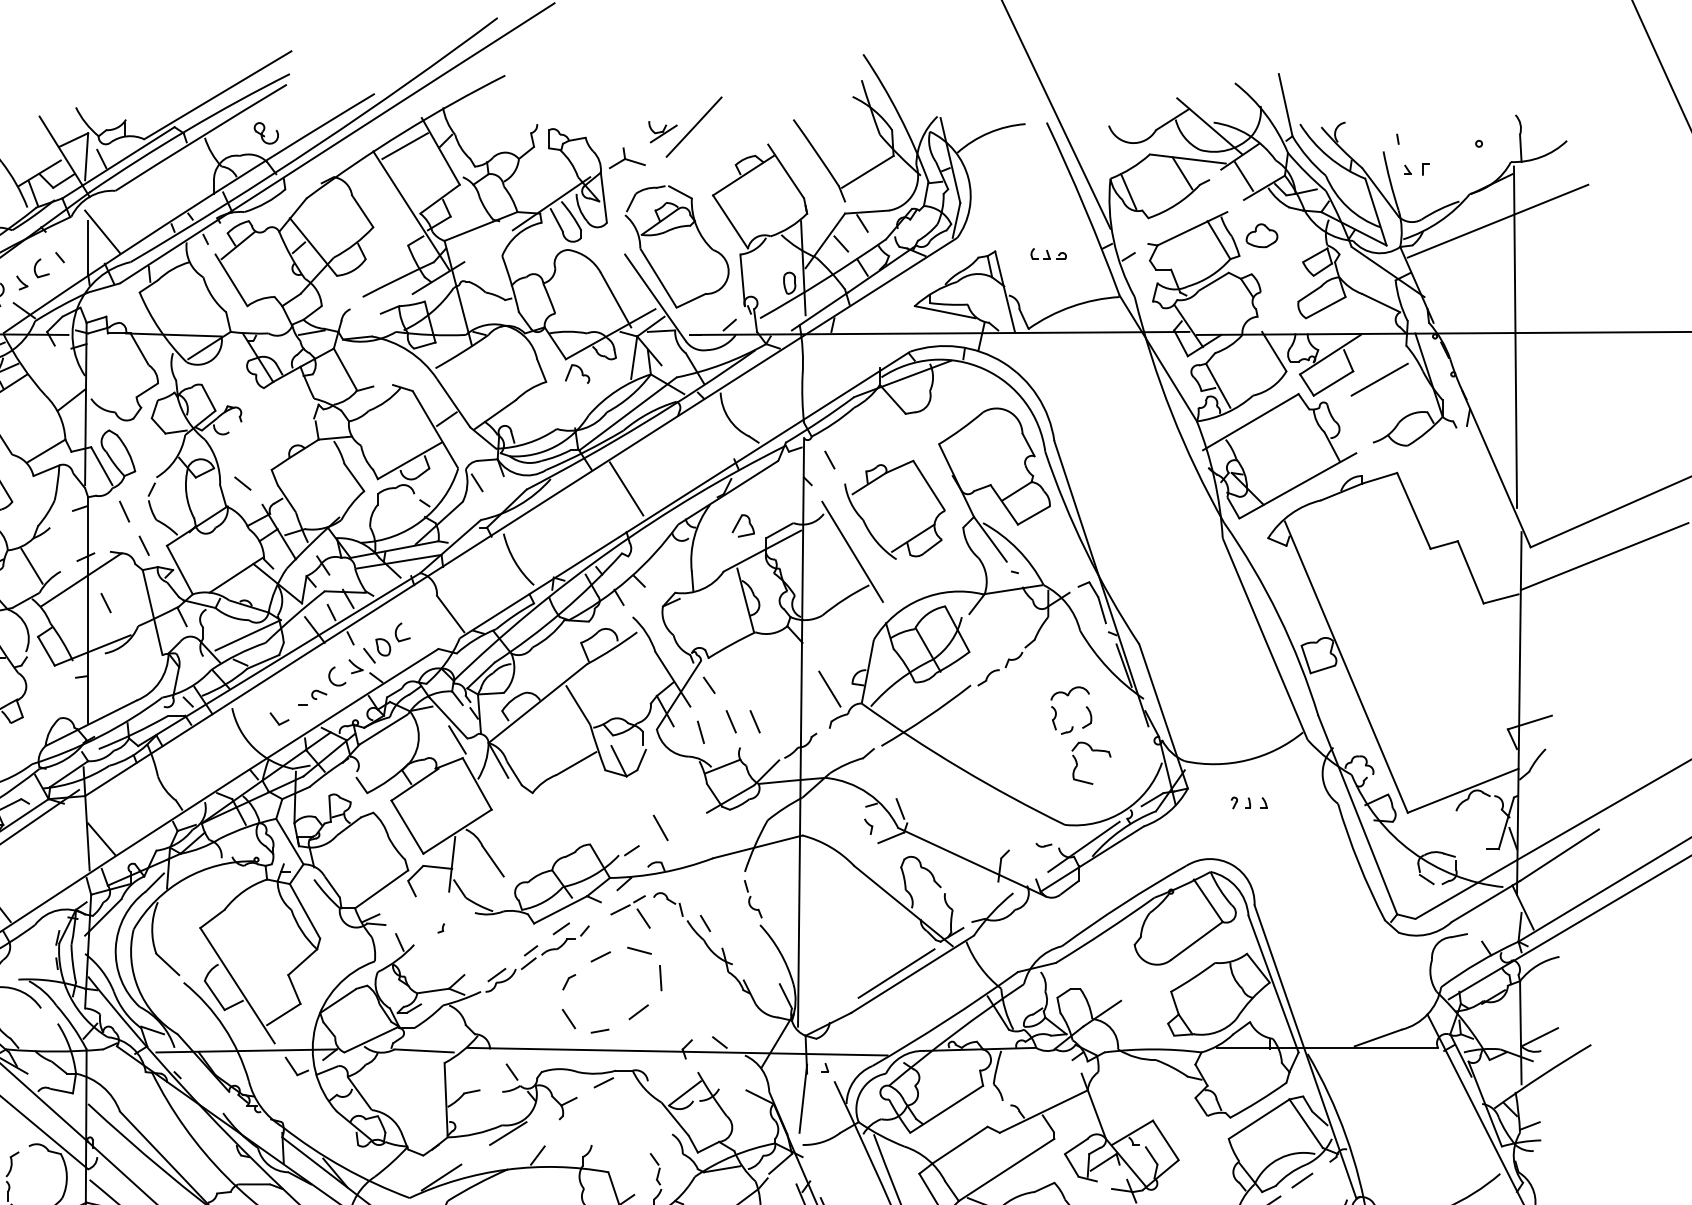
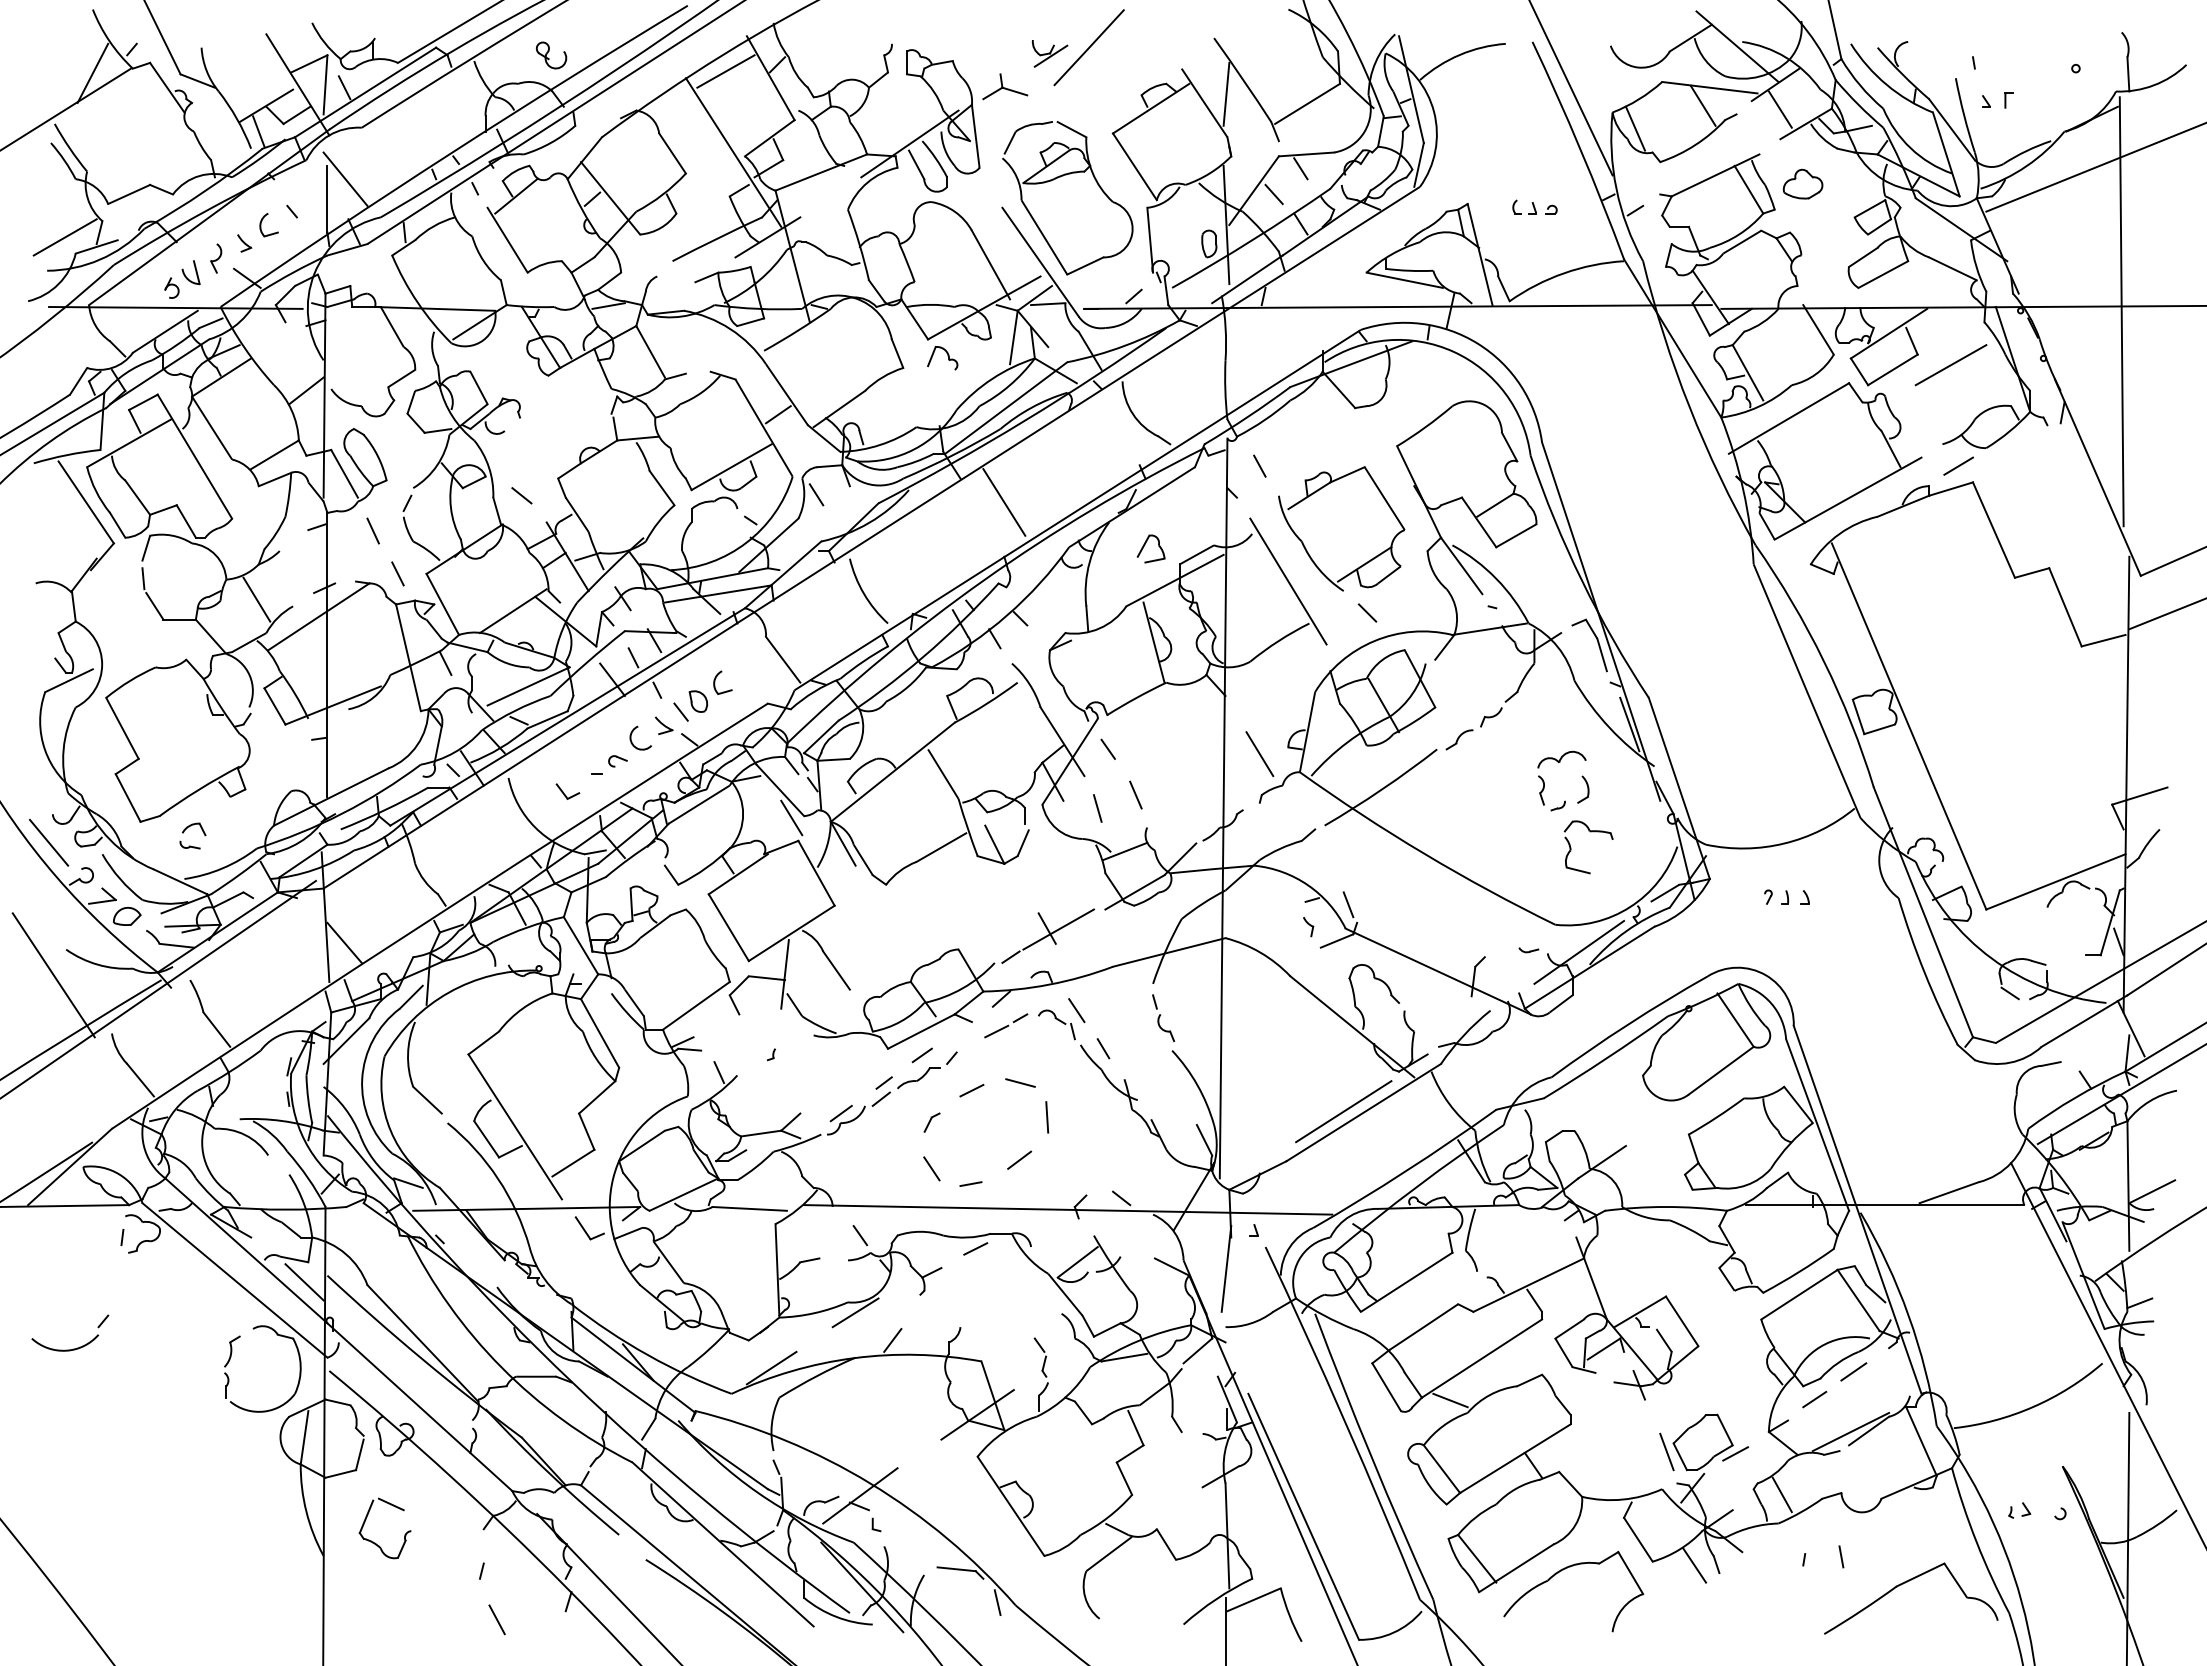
line: (803, 163) -> (1226, 93), added
line: (1385, 459) -> (1958, 465), added
line: (915, 576) -> (1367, 612), added
line: (105, 602) -> (349, 645), removed
line: (754, 721) -> (1165, 794), removed
line: (669, 828) -> (1058, 929), added
line: (643, 918) -> (1076, 1010), moved
line: (69, 1109) -> (304, 1282), added

